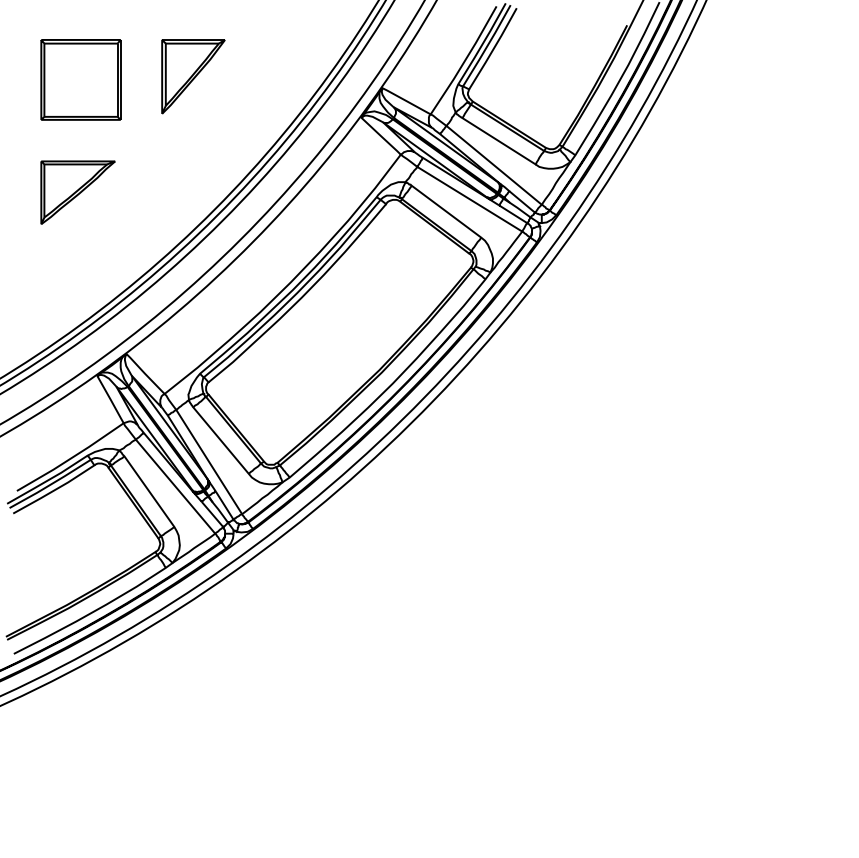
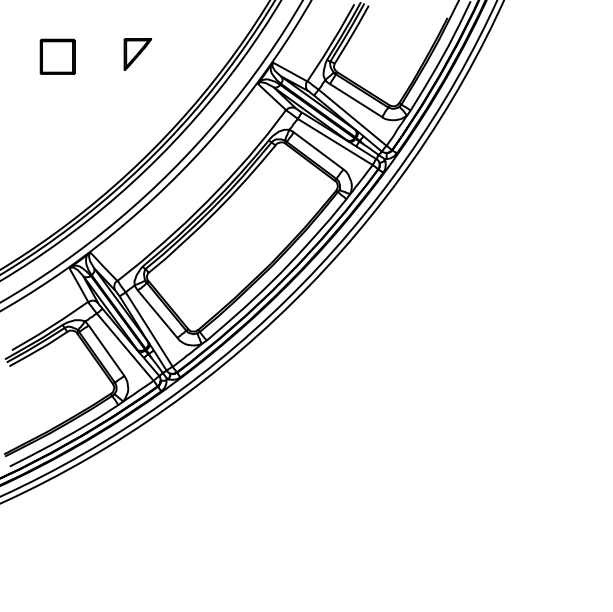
part: (193, 76) -> (138, 54), size x0.6
part: (80, 79) -> (57, 56), size x0.6
part: (77, 192) -> (55, 137), removed

